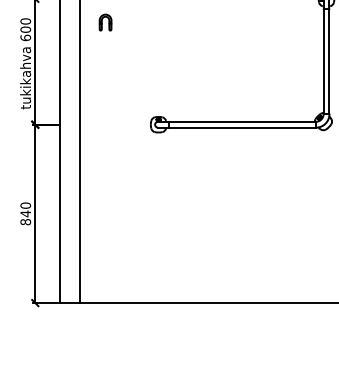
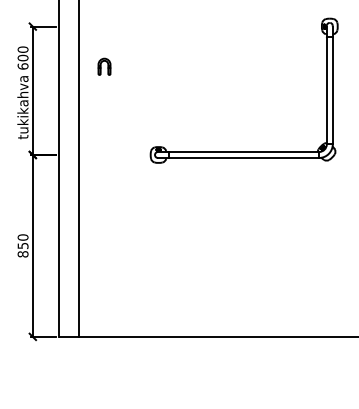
part: (105, 22) -> (104, 66), moved
text: (25, 213) -> (22, 245), 840 -> 850

